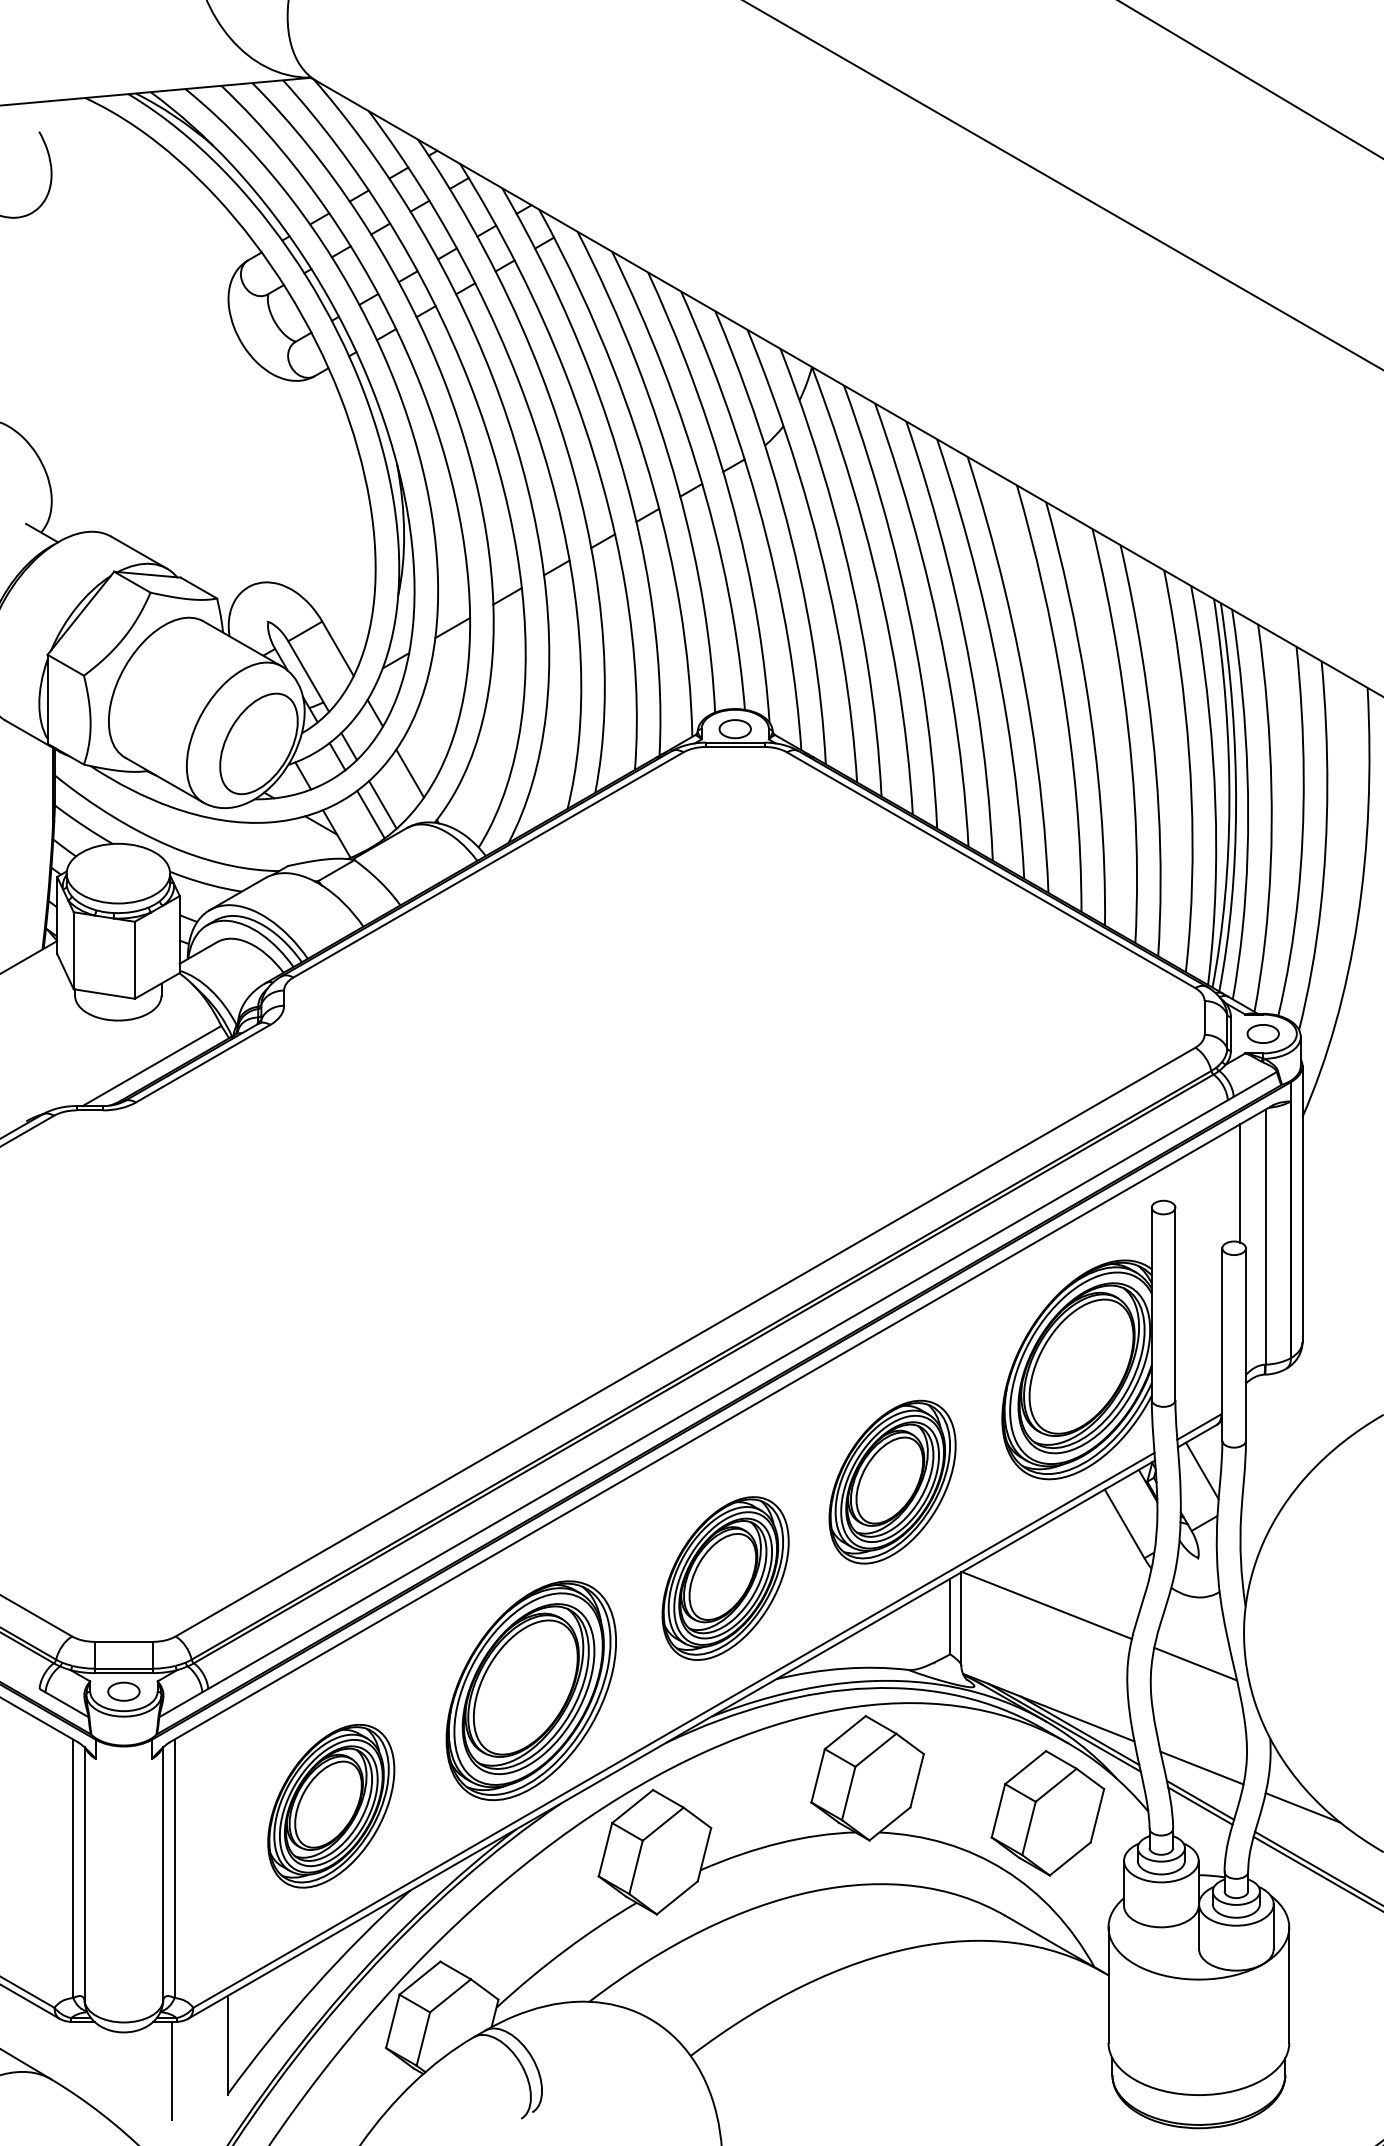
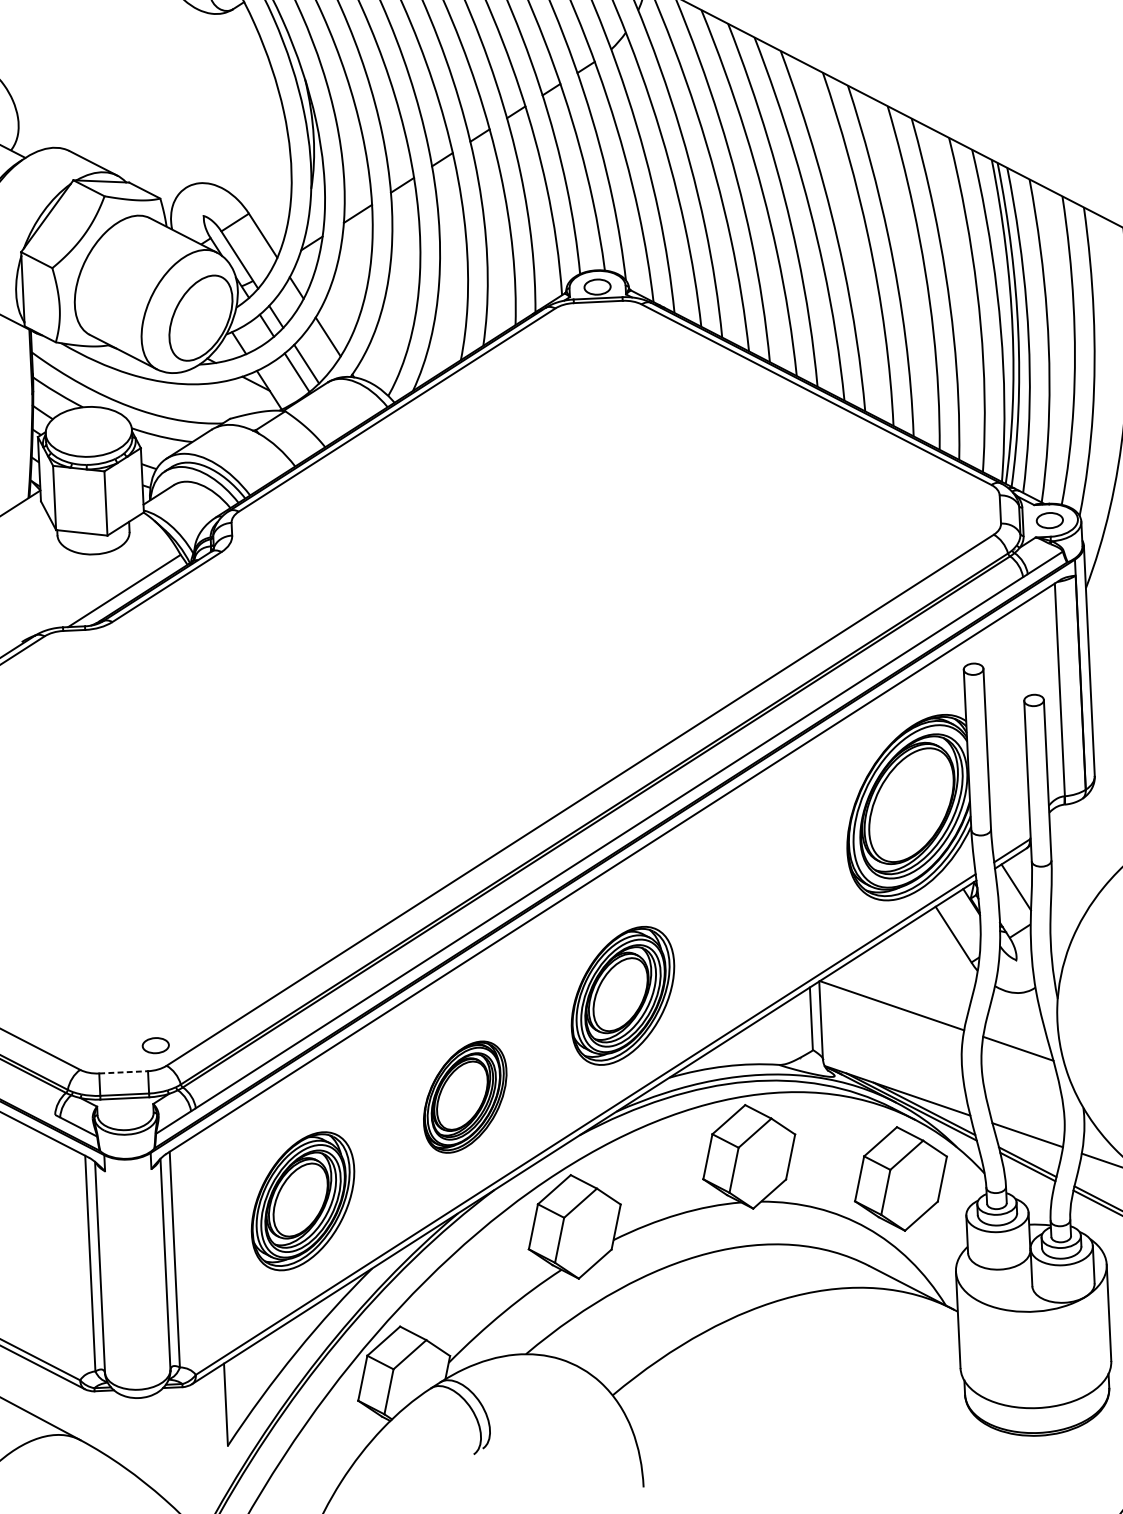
line: (1240, 1183) -> (1036, 646), removed
part: (892, 1481) -> (758, 908), removed
line: (124, 1641) -> (124, 1072), solid -> dashed
part: (530, 1690) -> (464, 1096), size x0.6
part: (123, 1691) -> (155, 1045), moved
line: (172, 2070) -> (181, 1427), removed

